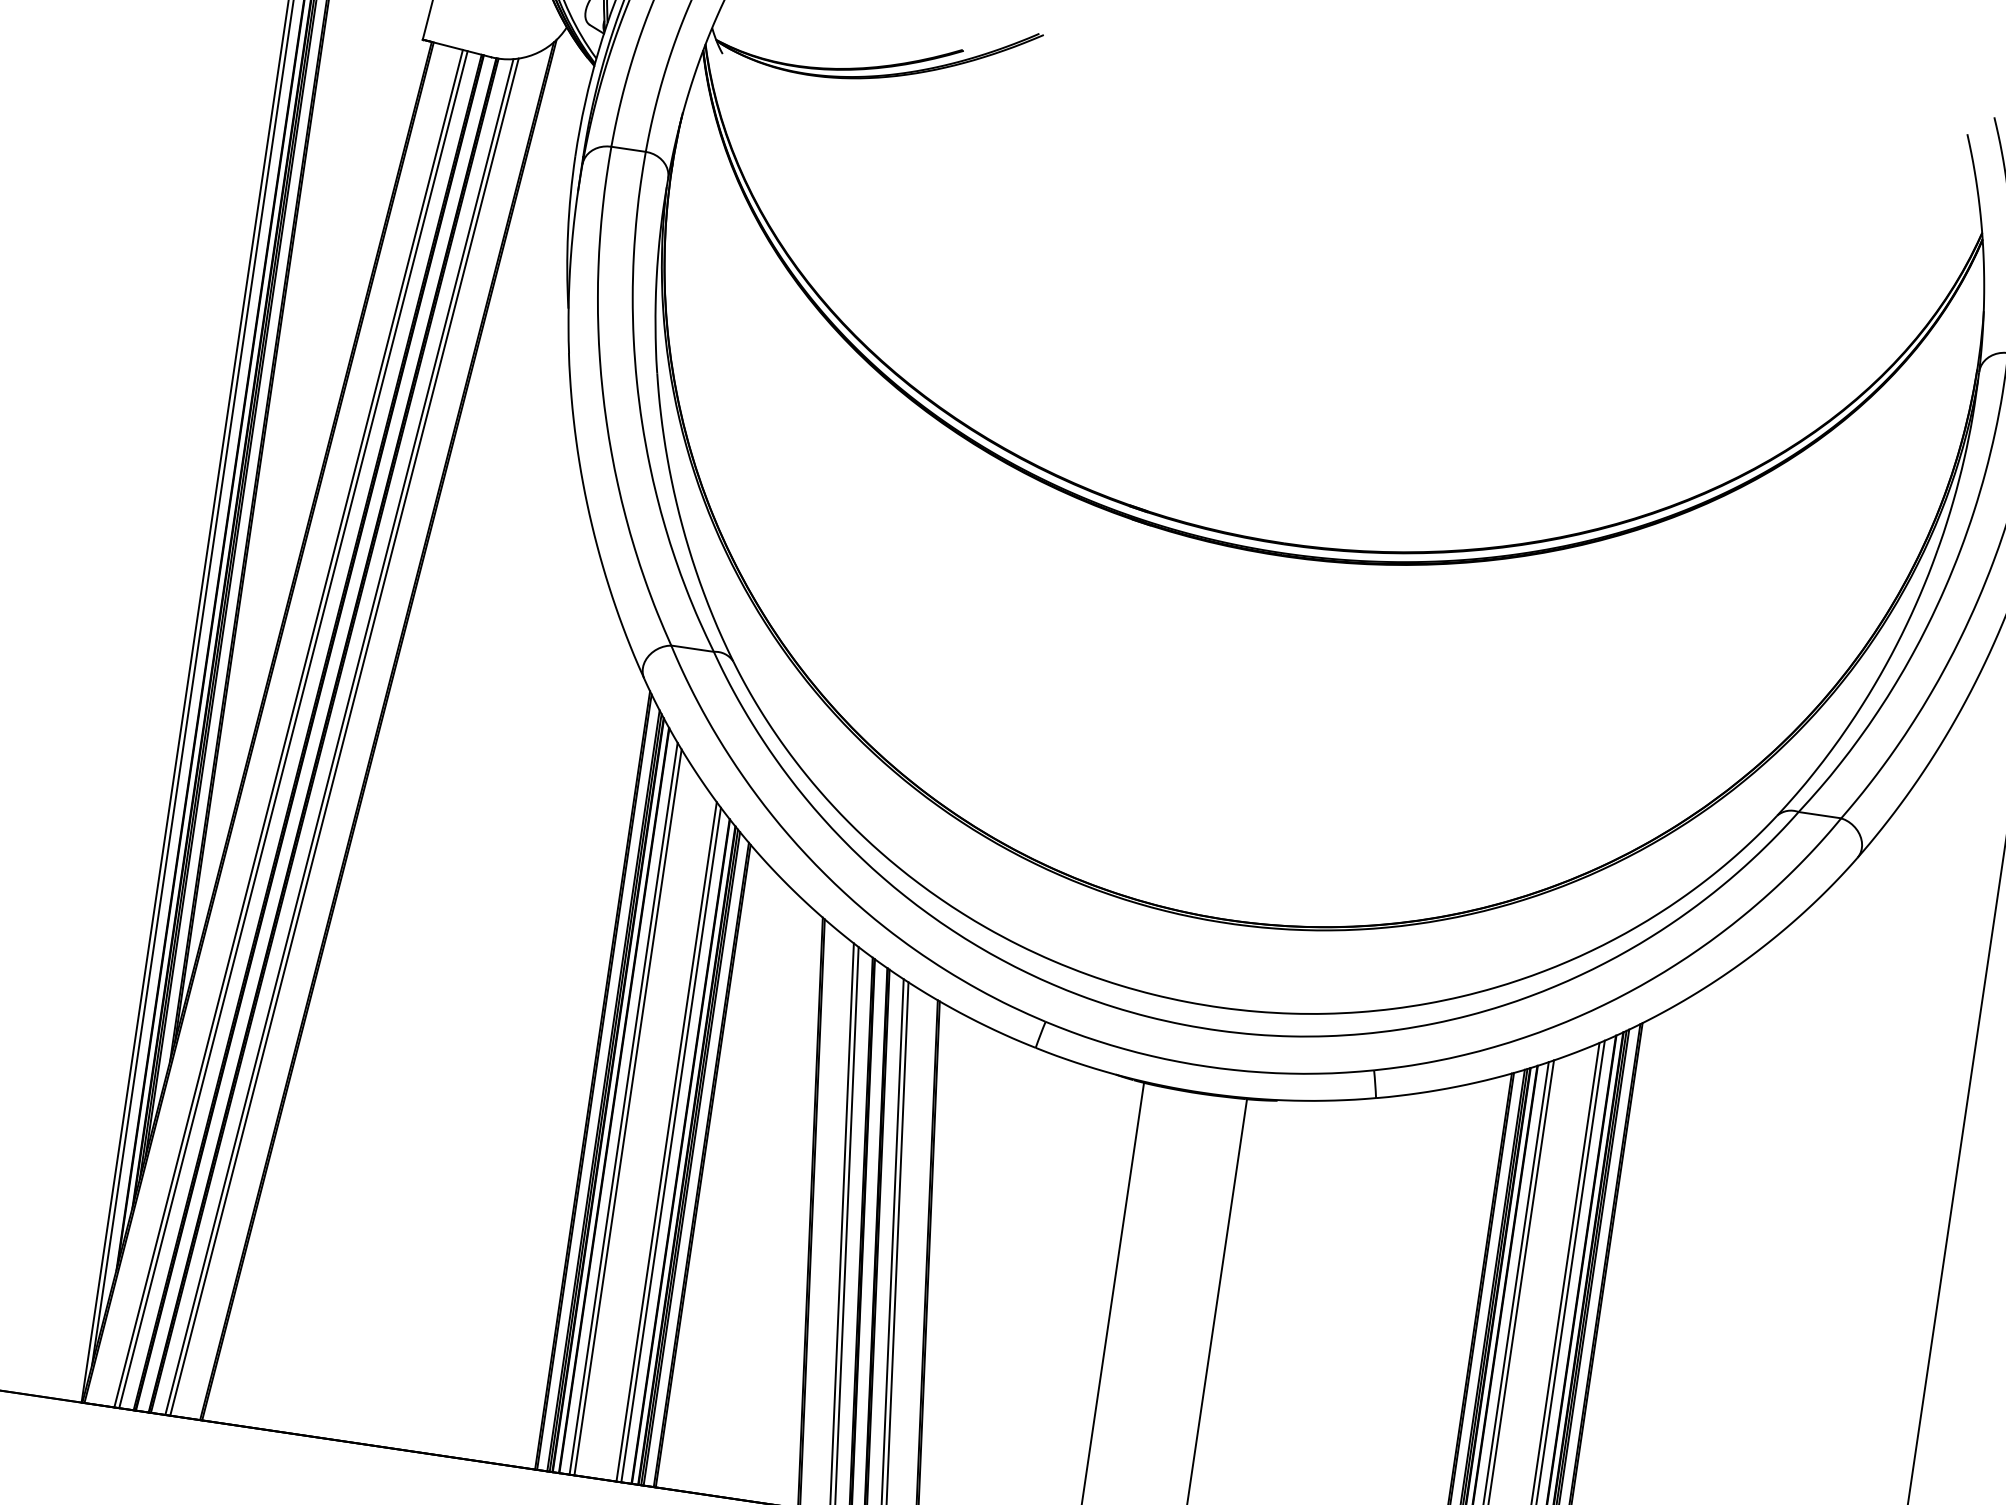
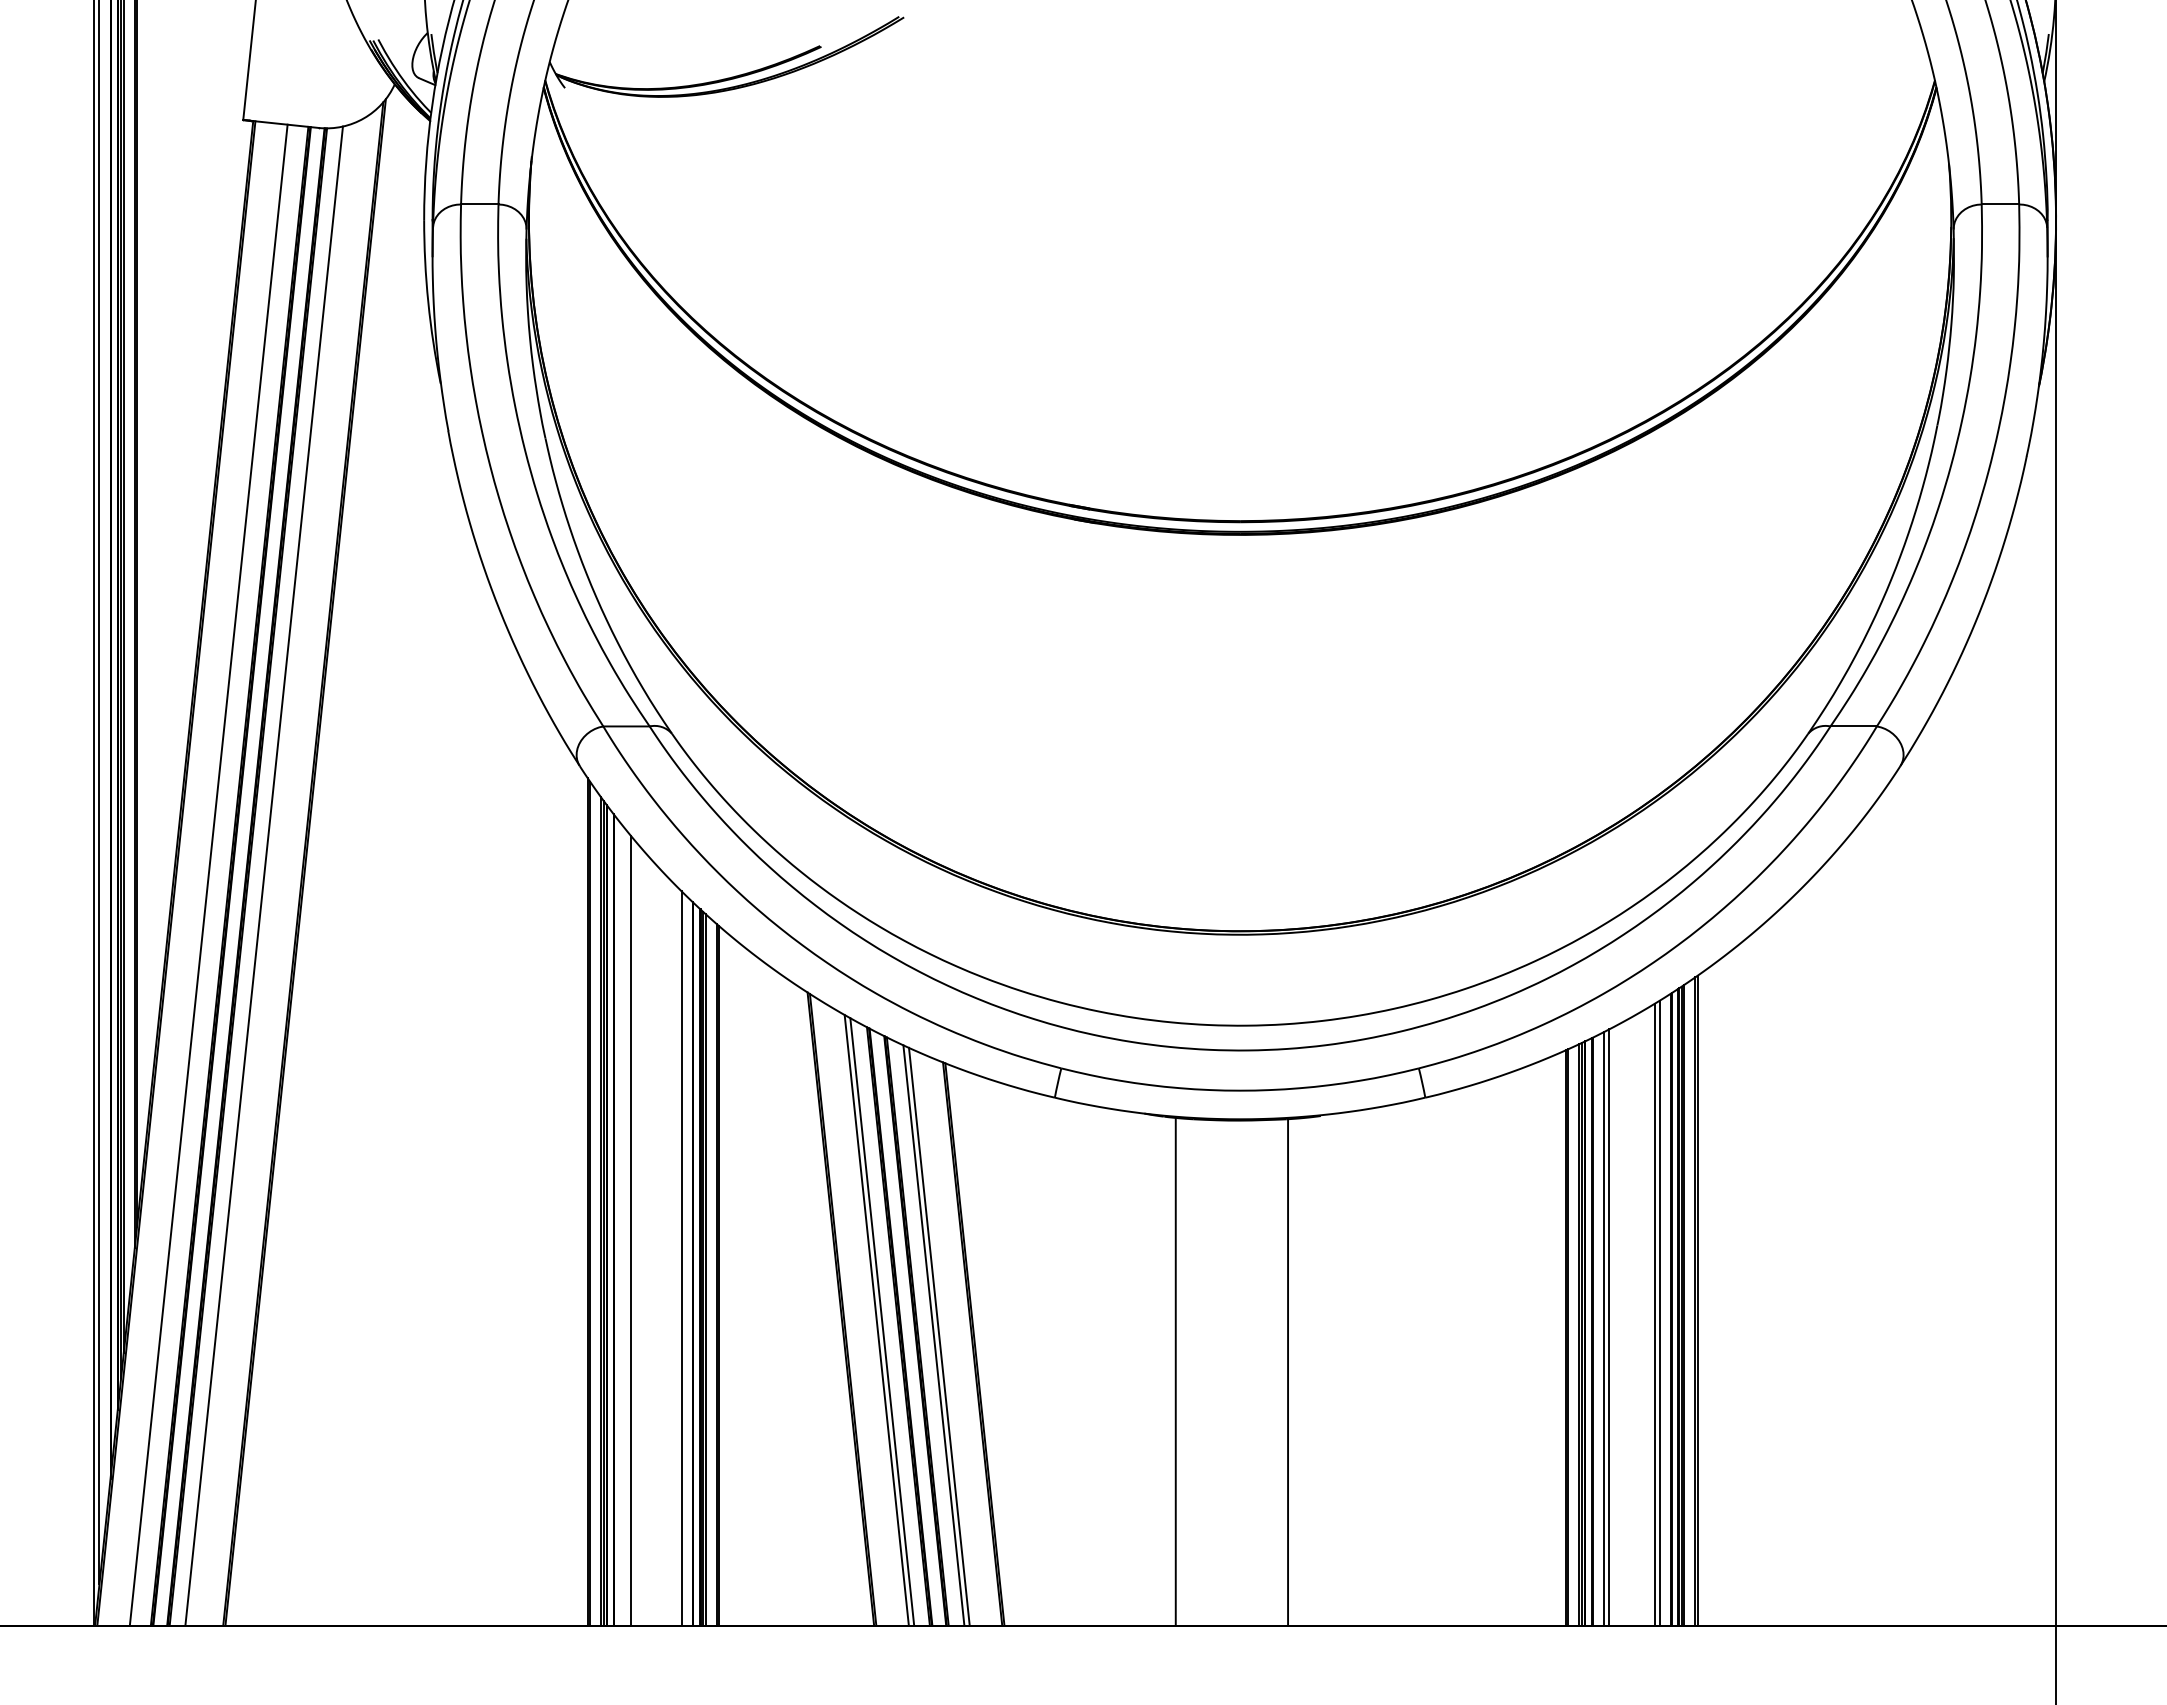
line: (292, 729) -> (213, 875), removed
line: (344, 737) -> (269, 875), removed
line: (623, 1108) -> (625, 1227), removed
line: (666, 1141) -> (676, 1255), removed

